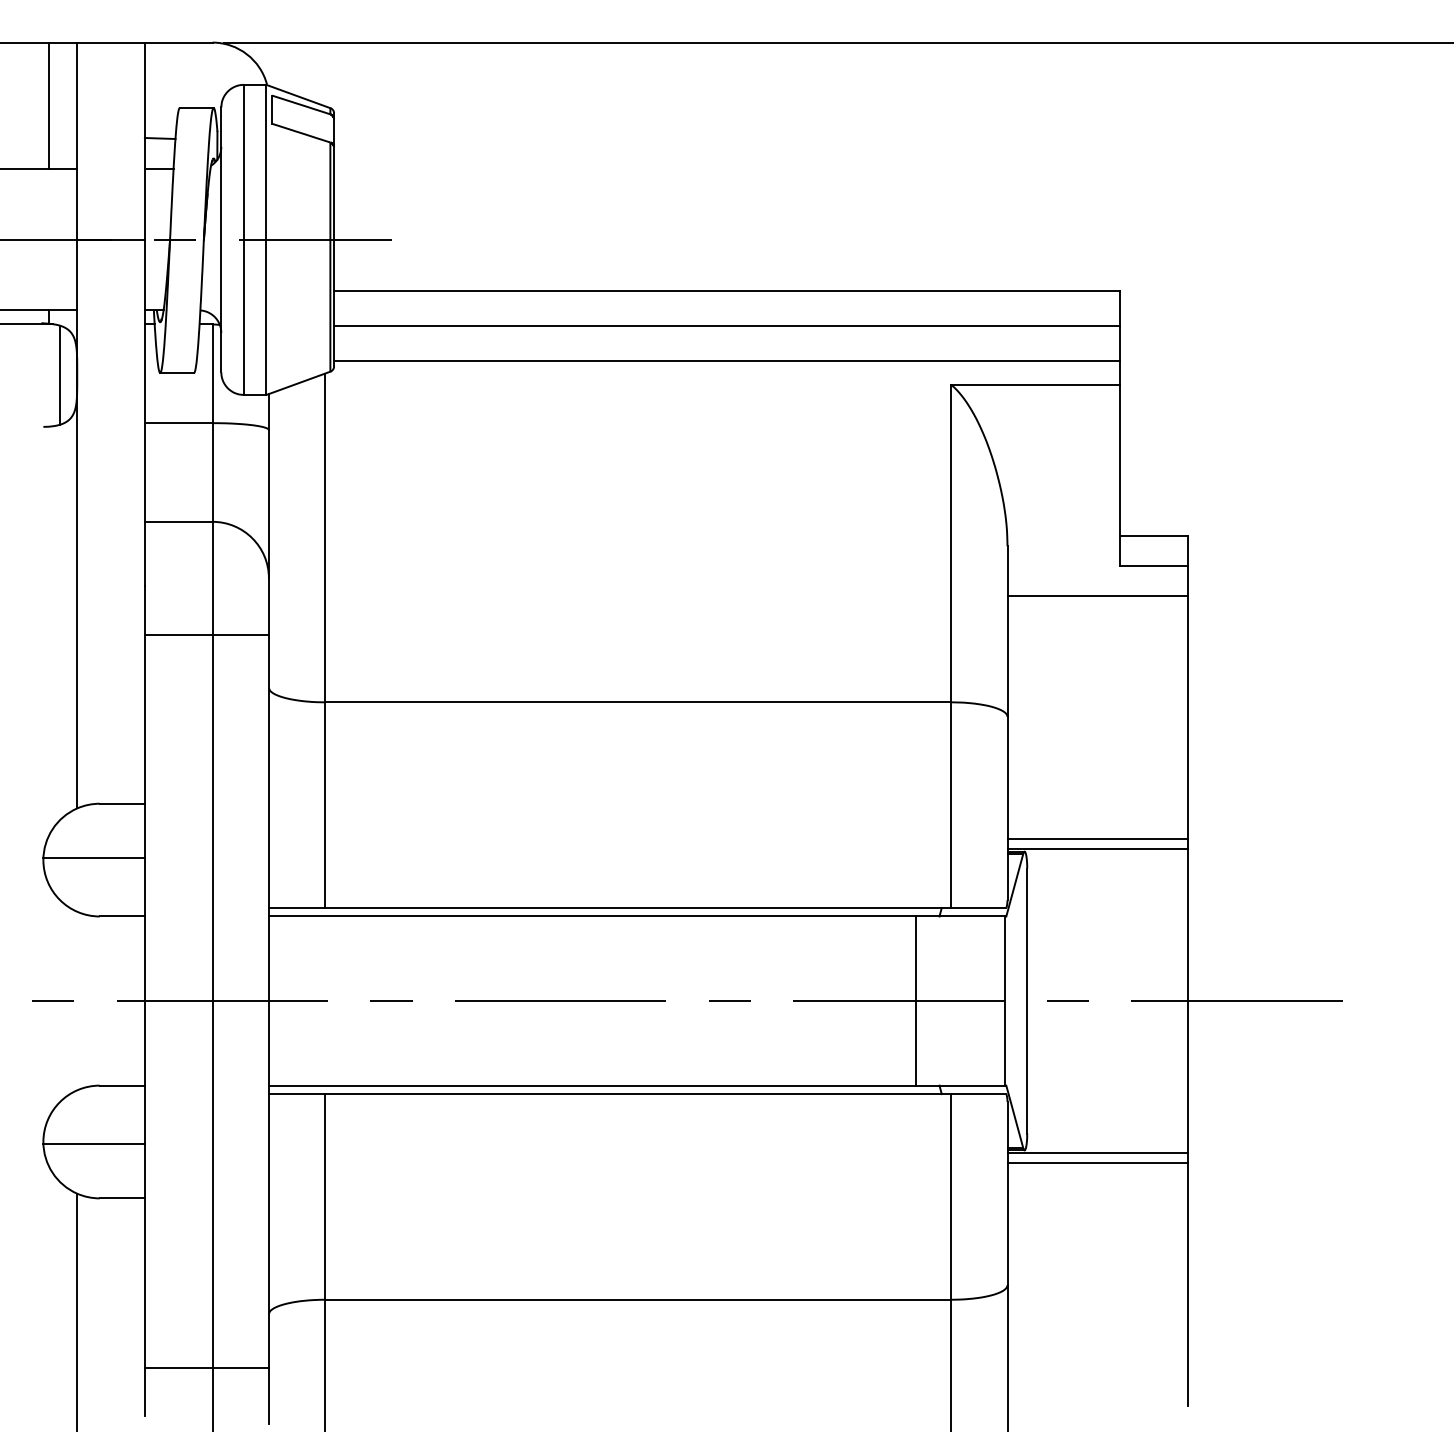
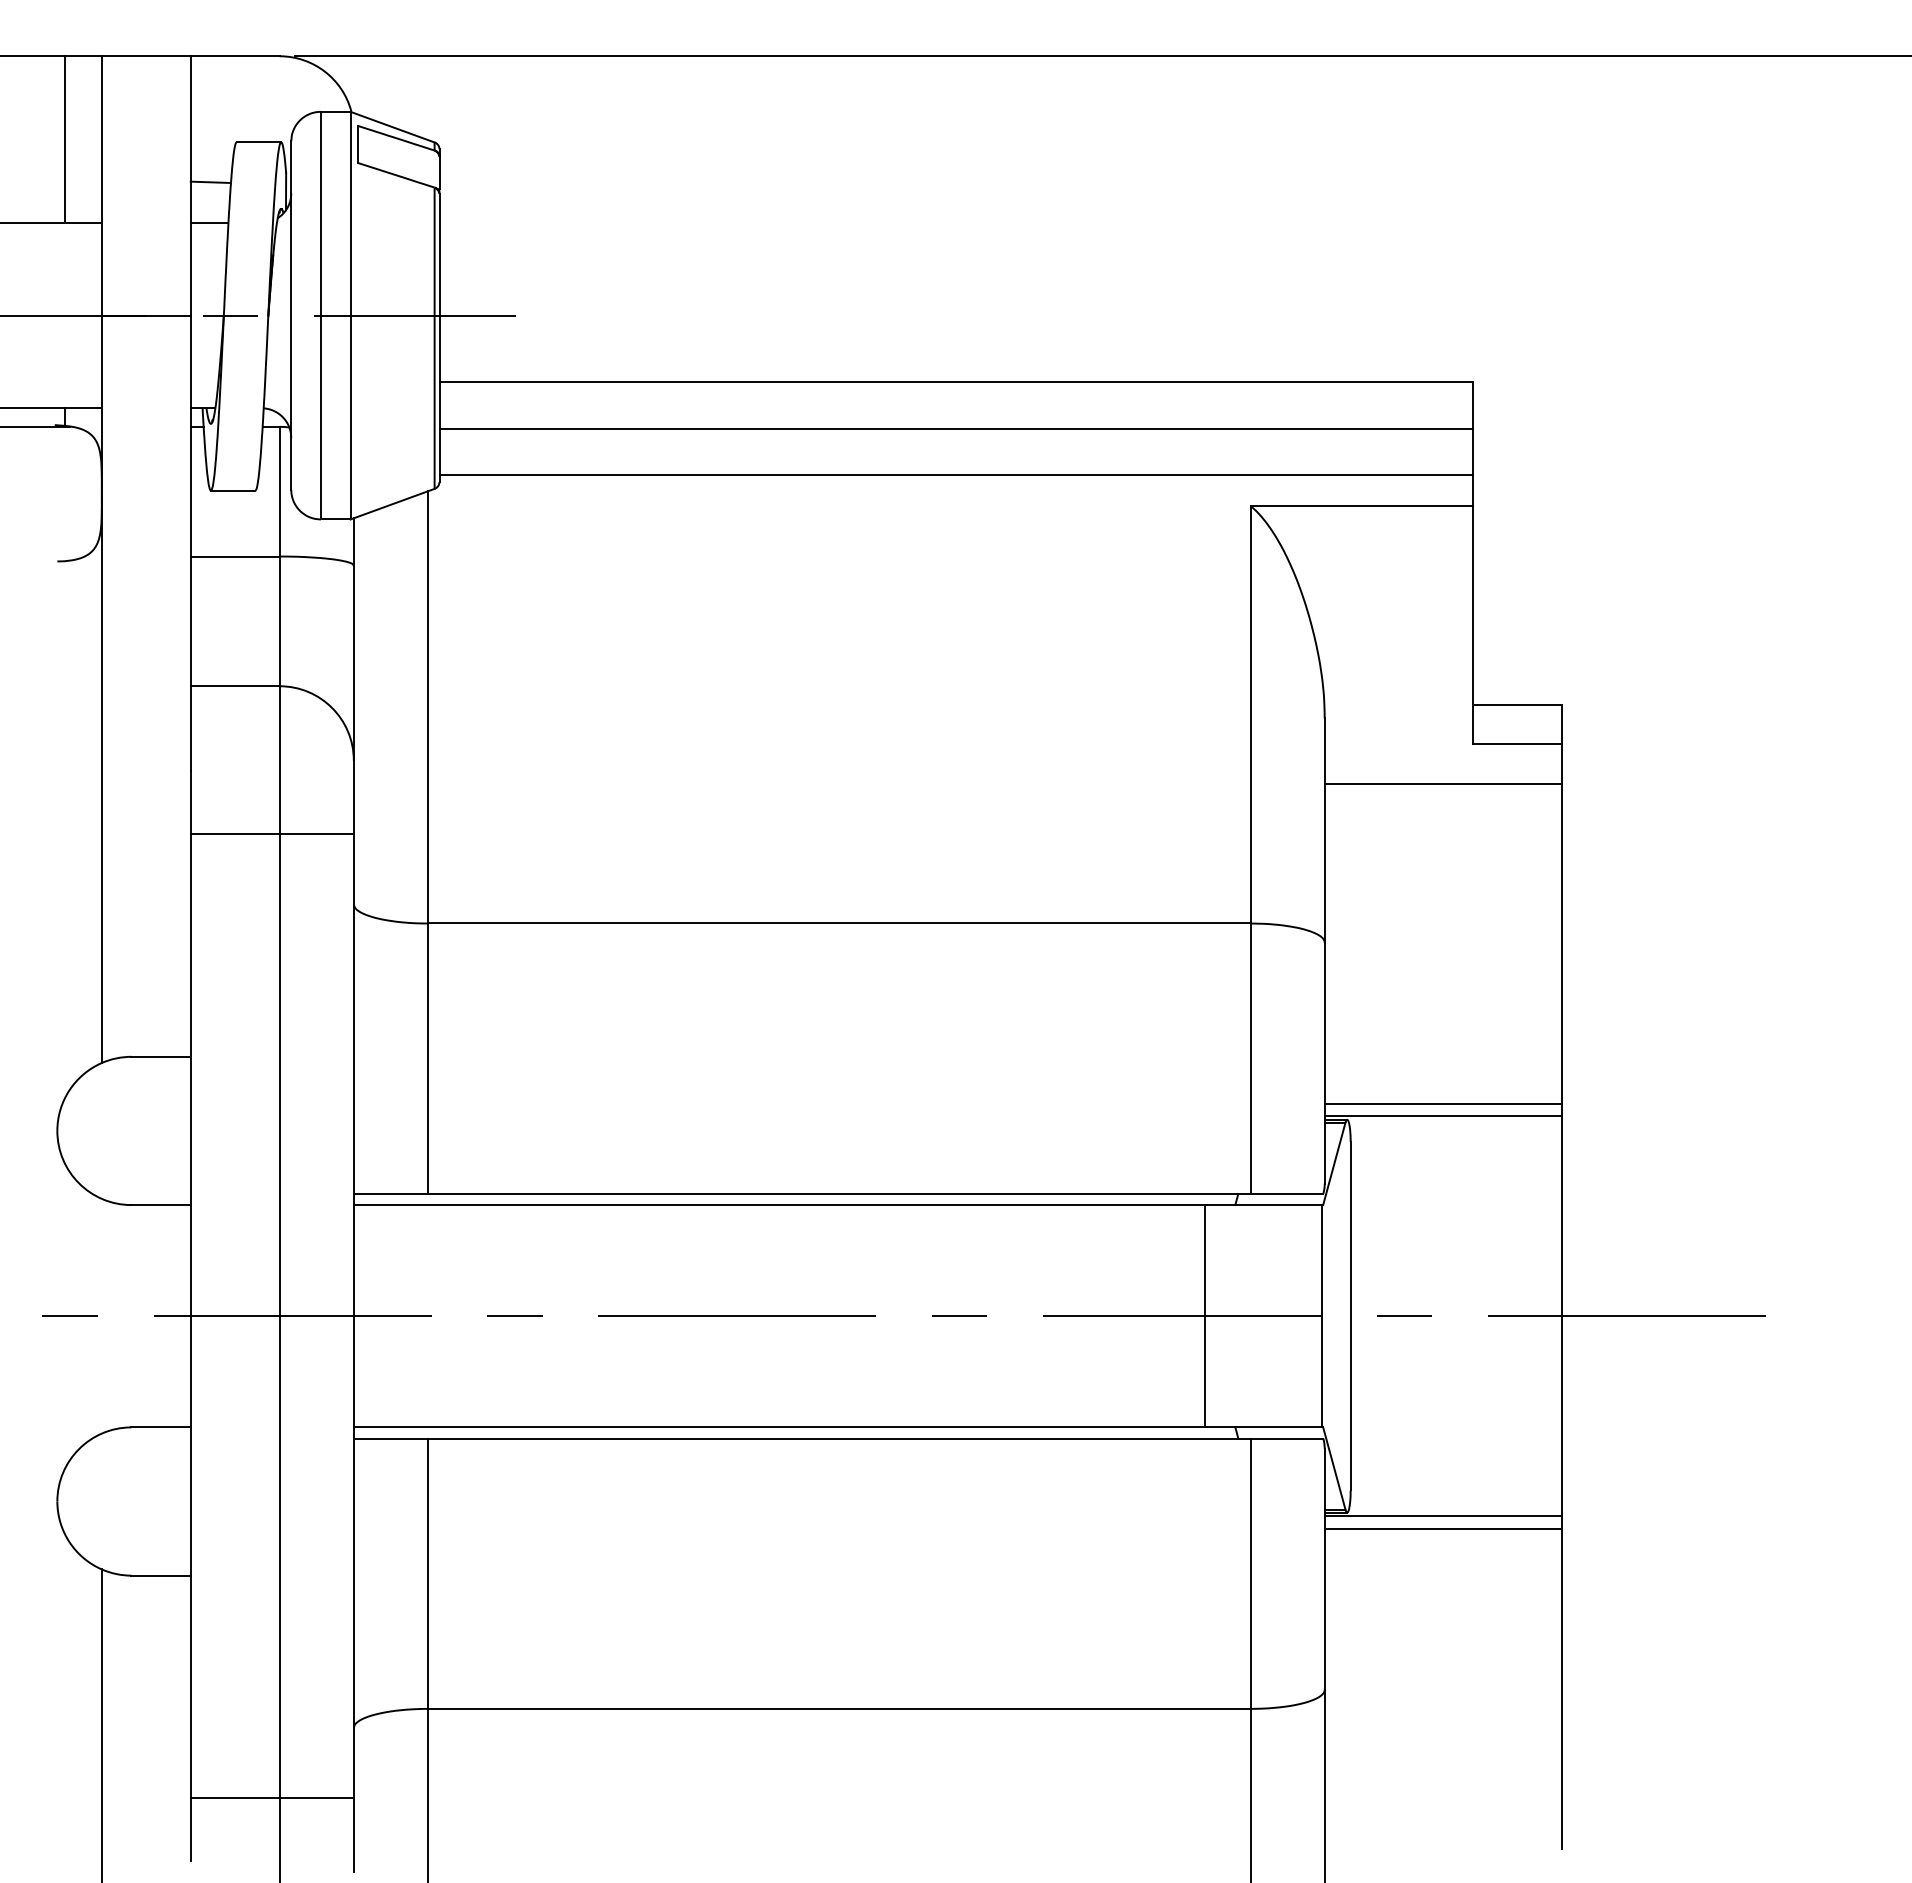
line: (60, 375) -> (79, 493), removed
line: (93, 857) -> (123, 1127), removed
line: (93, 1144) -> (123, 1504), removed

